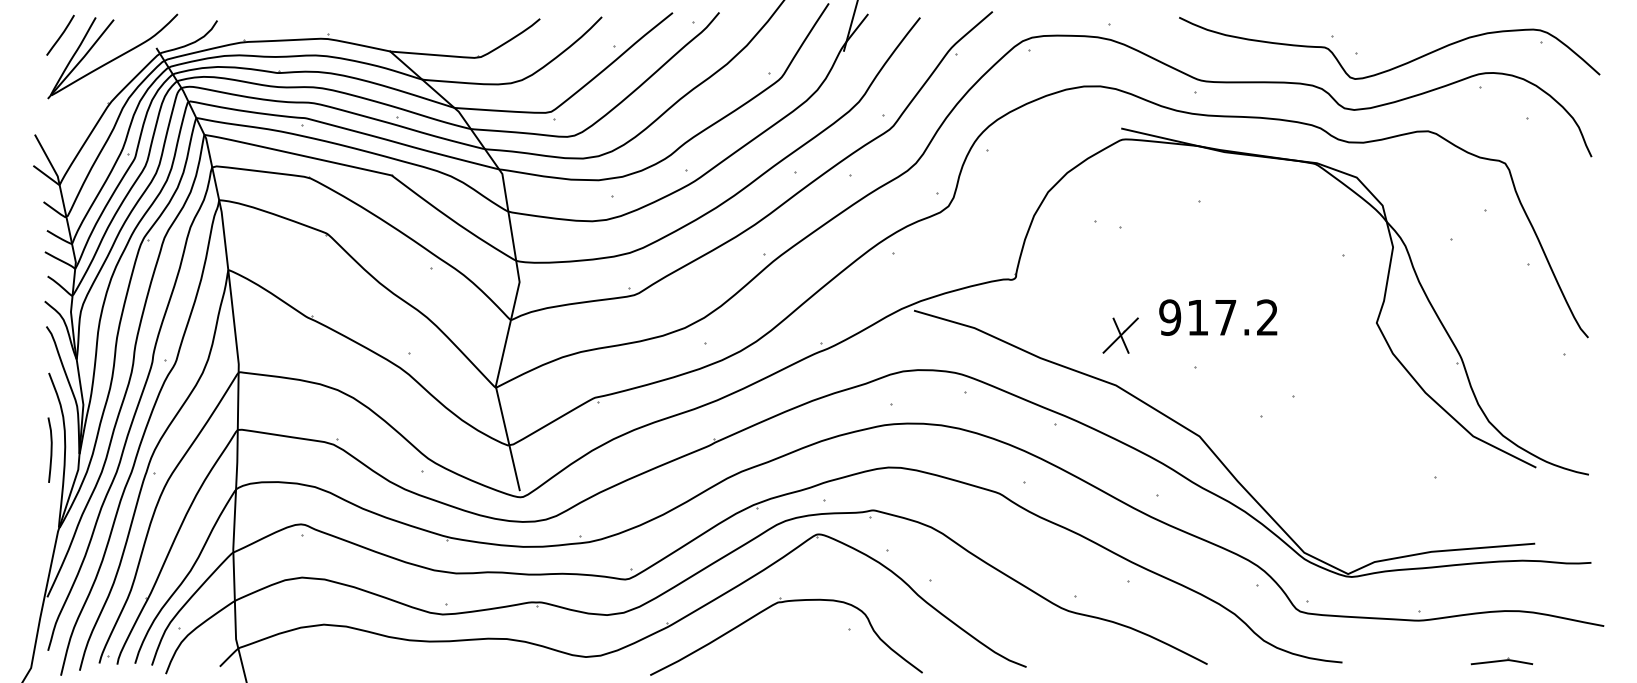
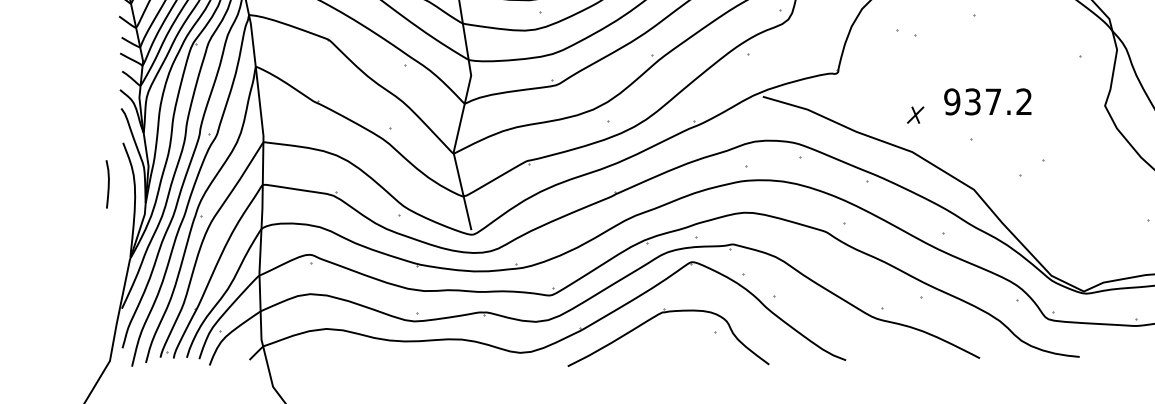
text: (1197, 317) -> (972, 101), 917.2 -> 937.2
part: (1120, 335) -> (915, 115), size x0.6
curve: (50, 449) -> (108, 183), moved

